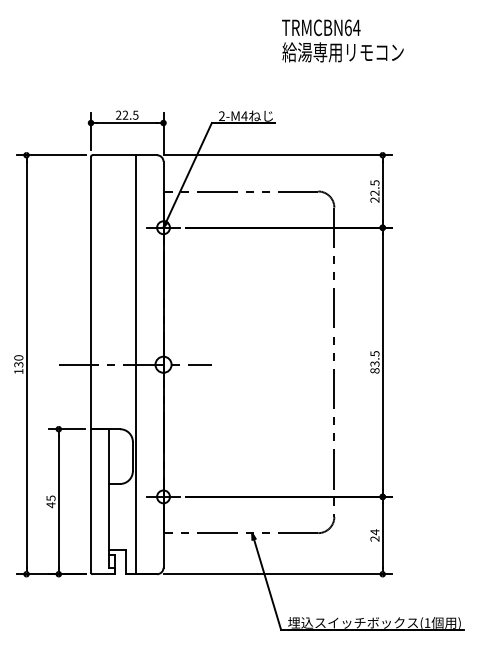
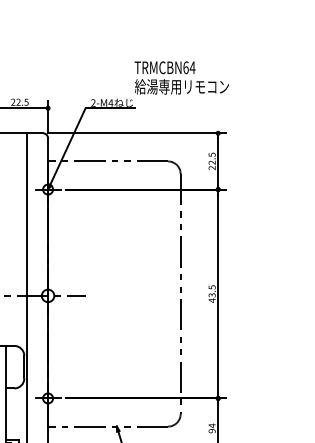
text: (342, 40) -> (181, 77), moved
text: (374, 370) -> (211, 300), 83.5 -> 43.5
text: (375, 538) -> (212, 430), 24 -> 94

